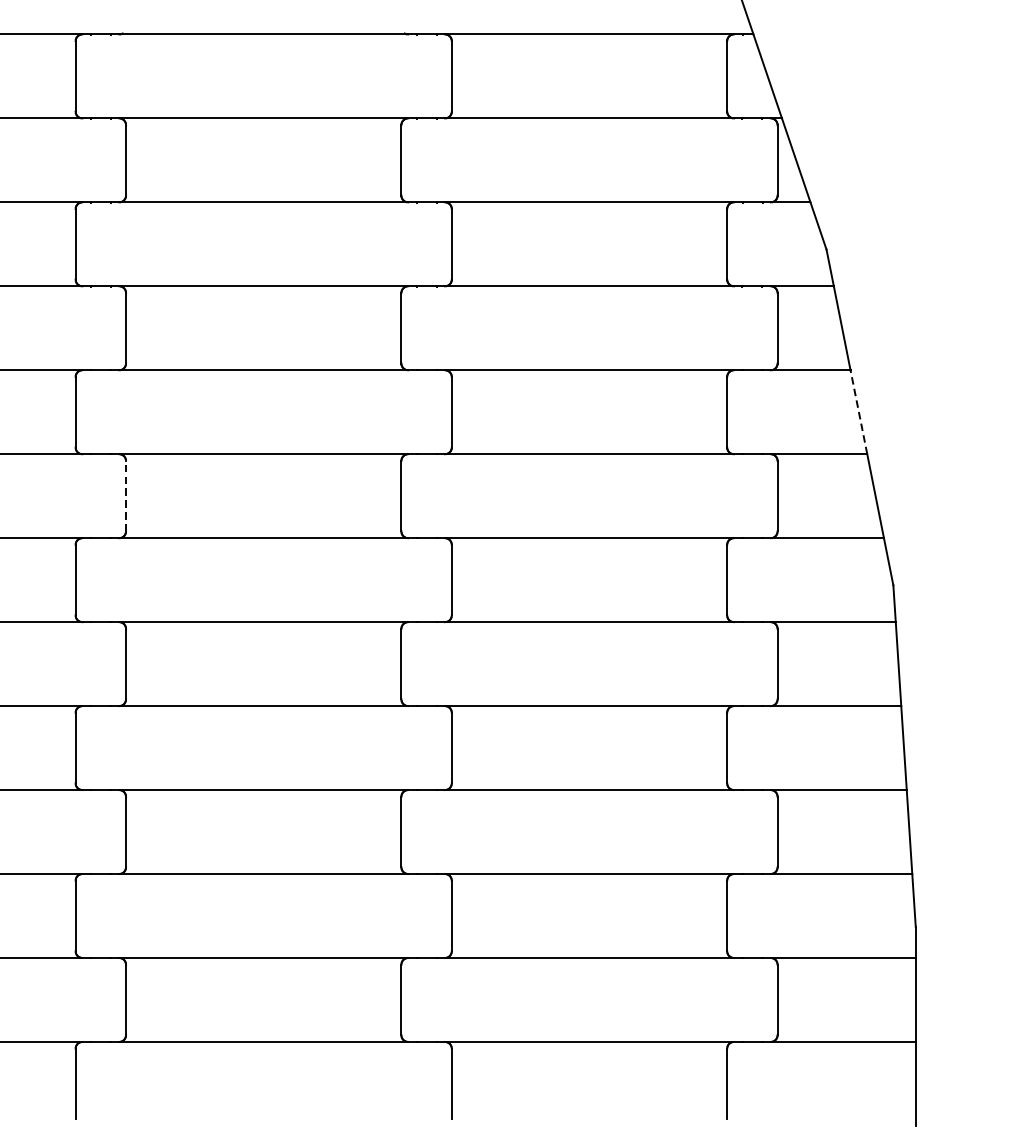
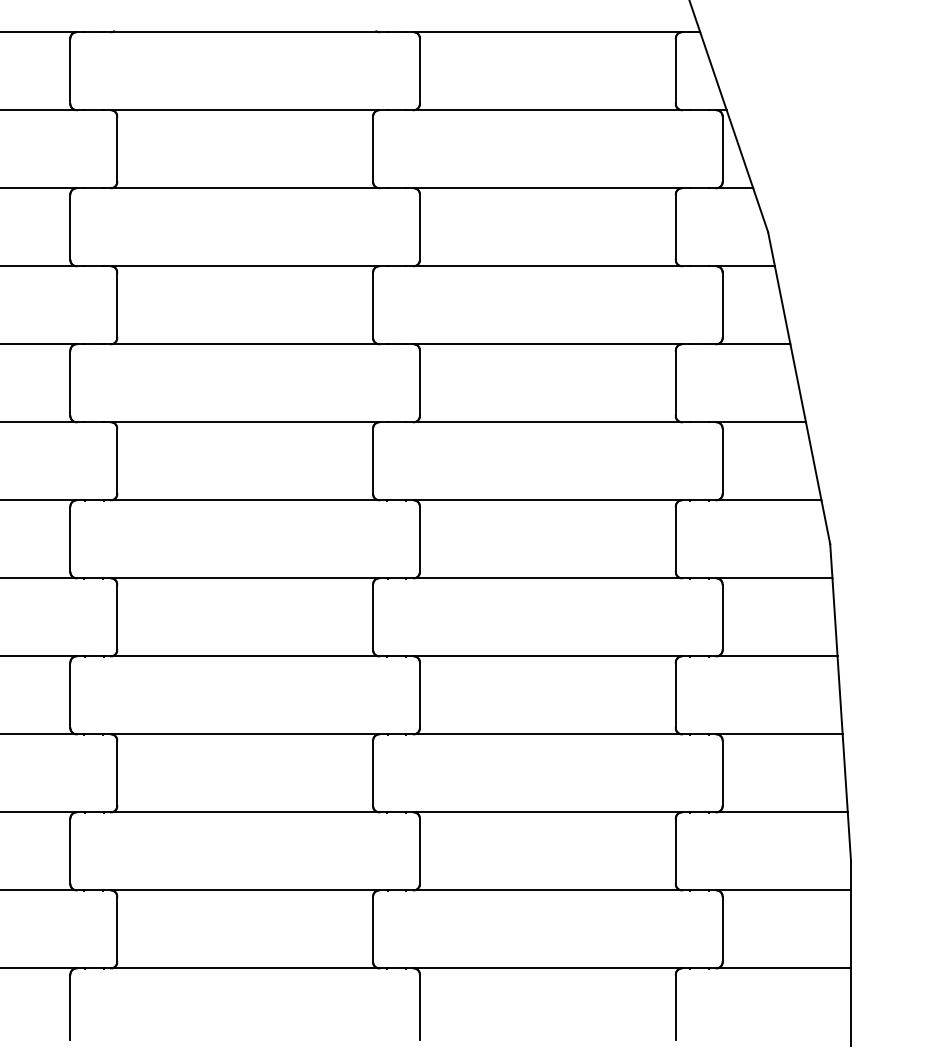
line: (859, 412) -> (798, 383), dashed -> solid
line: (126, 496) -> (117, 461), dashed -> solid

